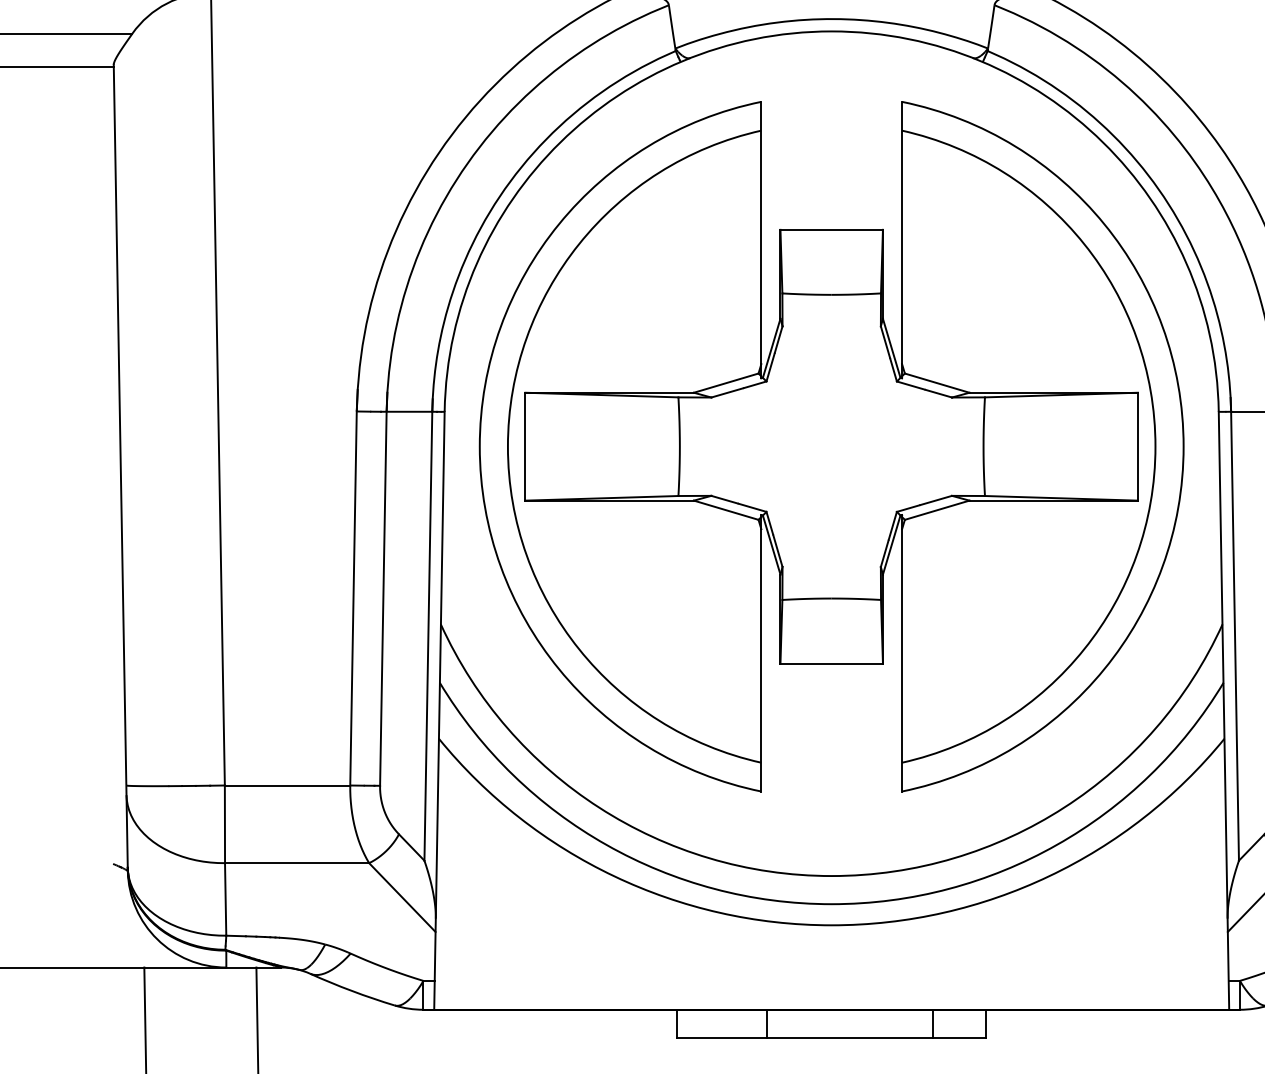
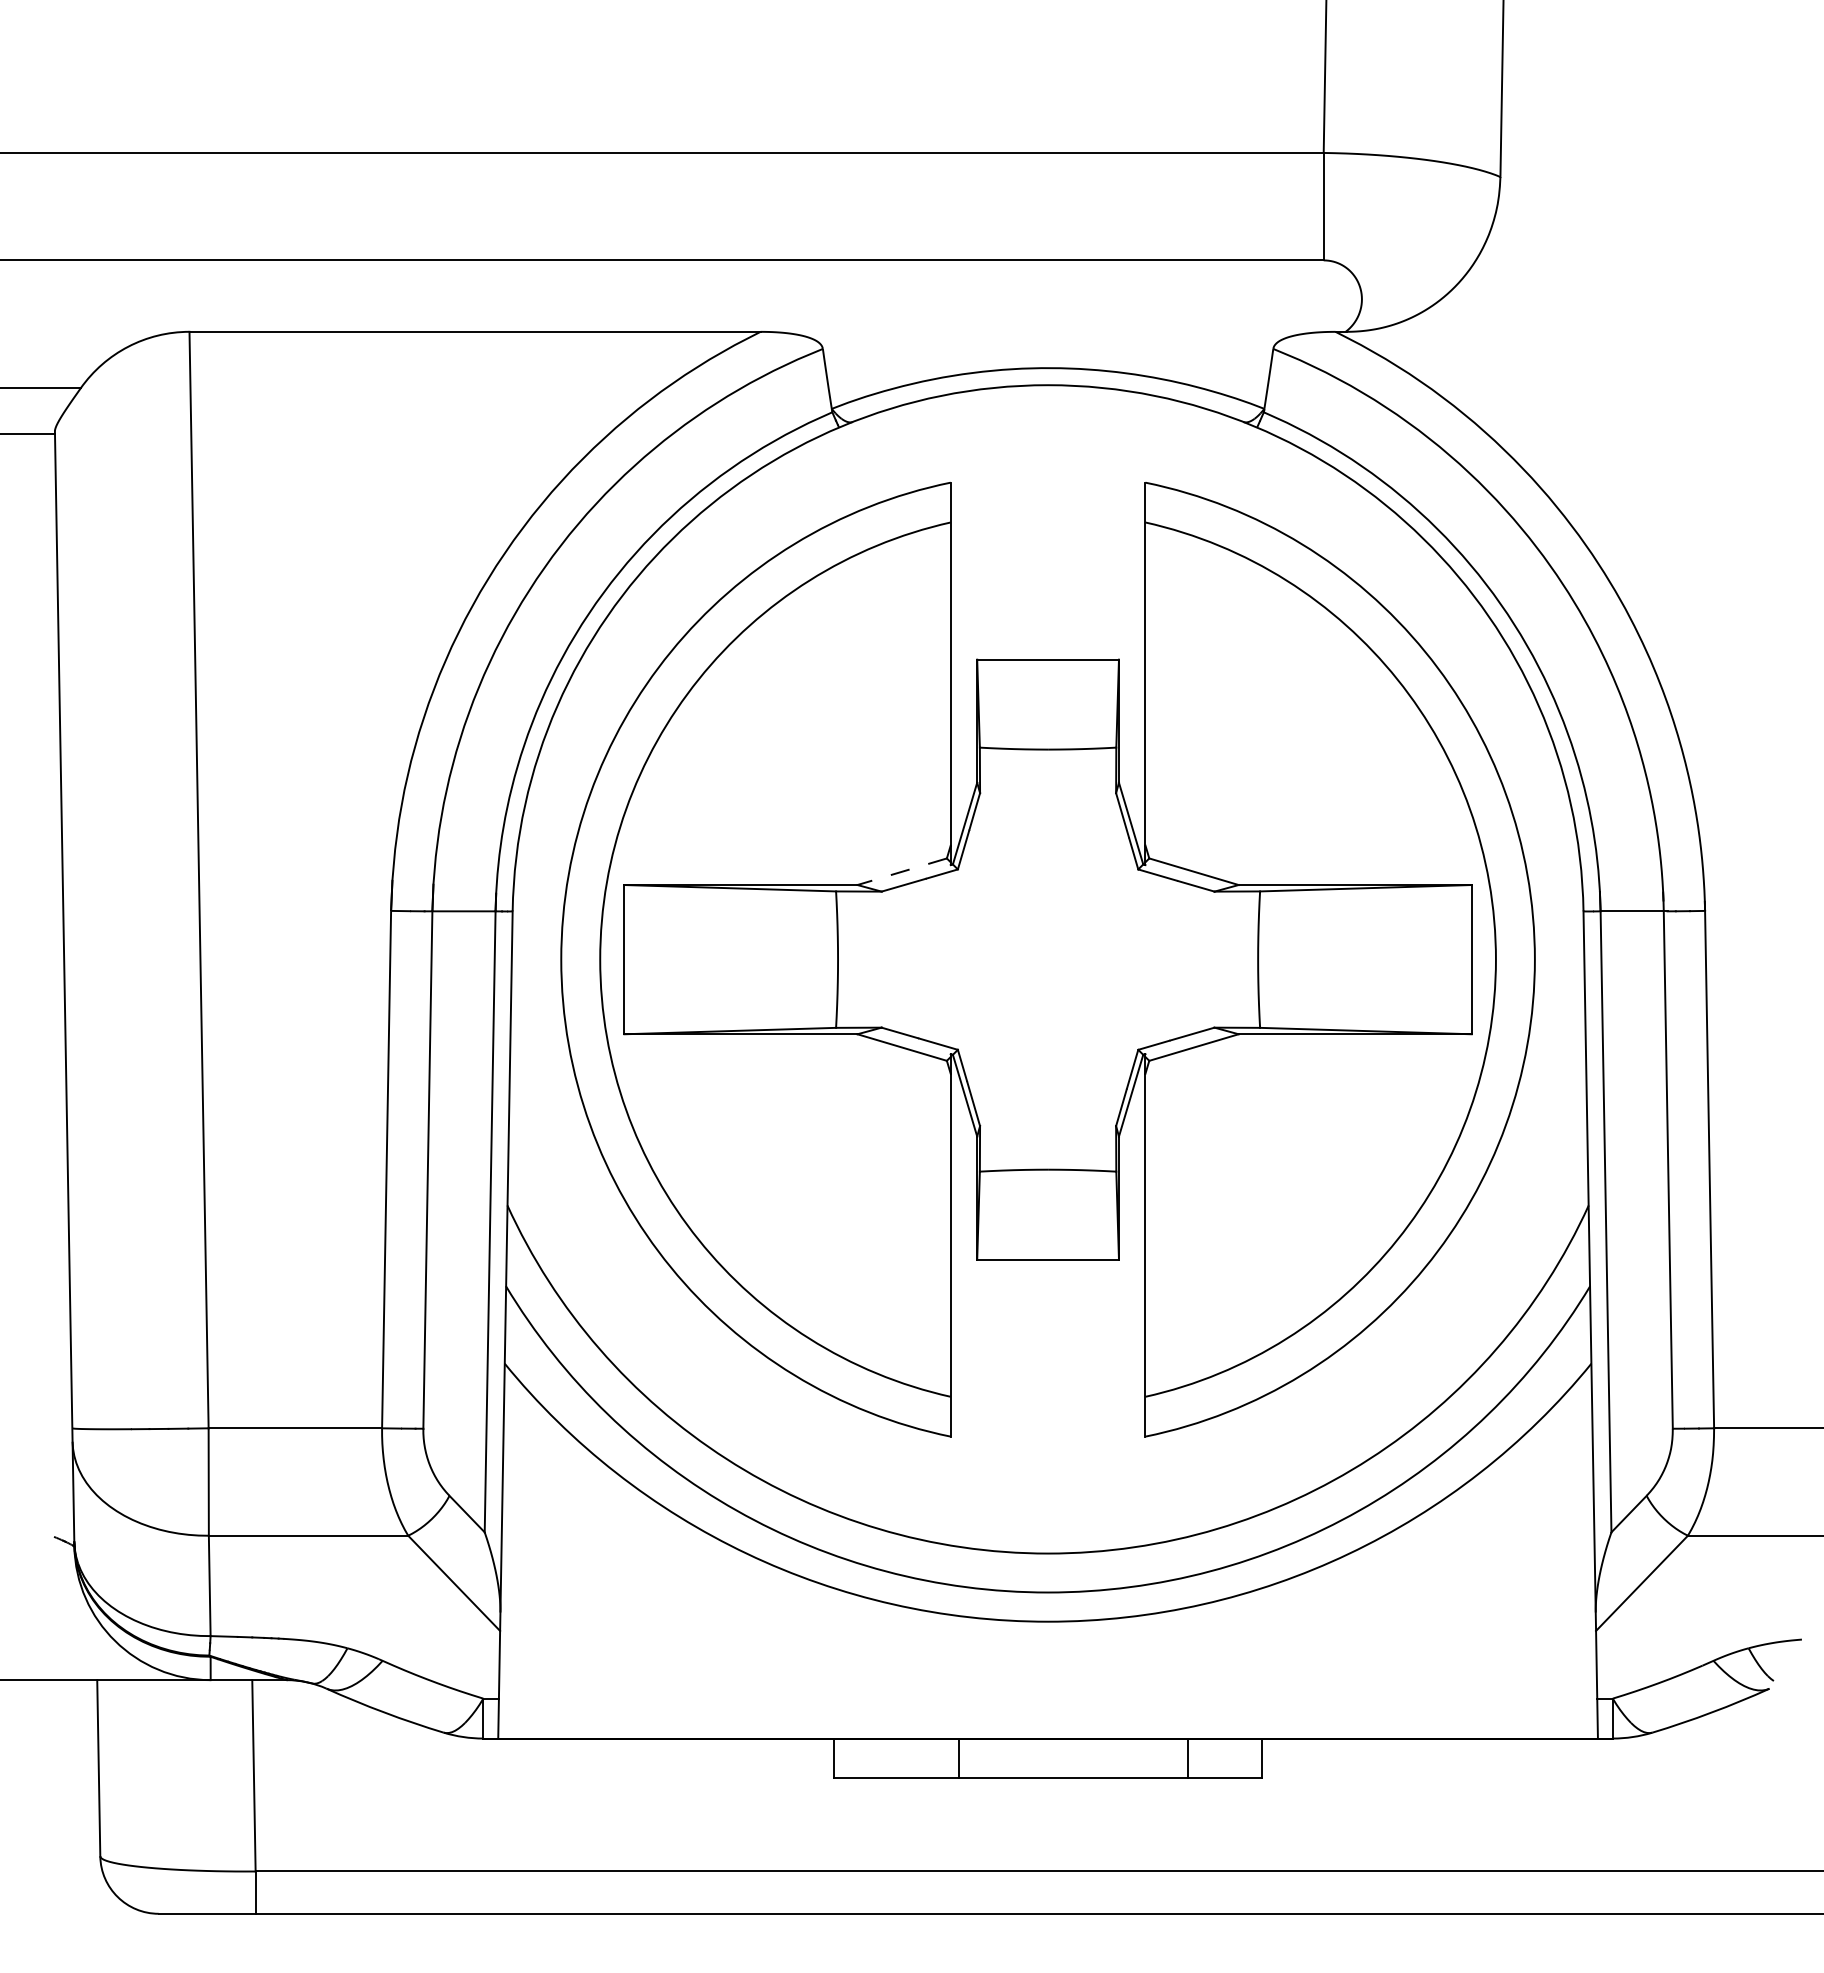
line: (726, 382) -> (902, 871), solid -> dashed

